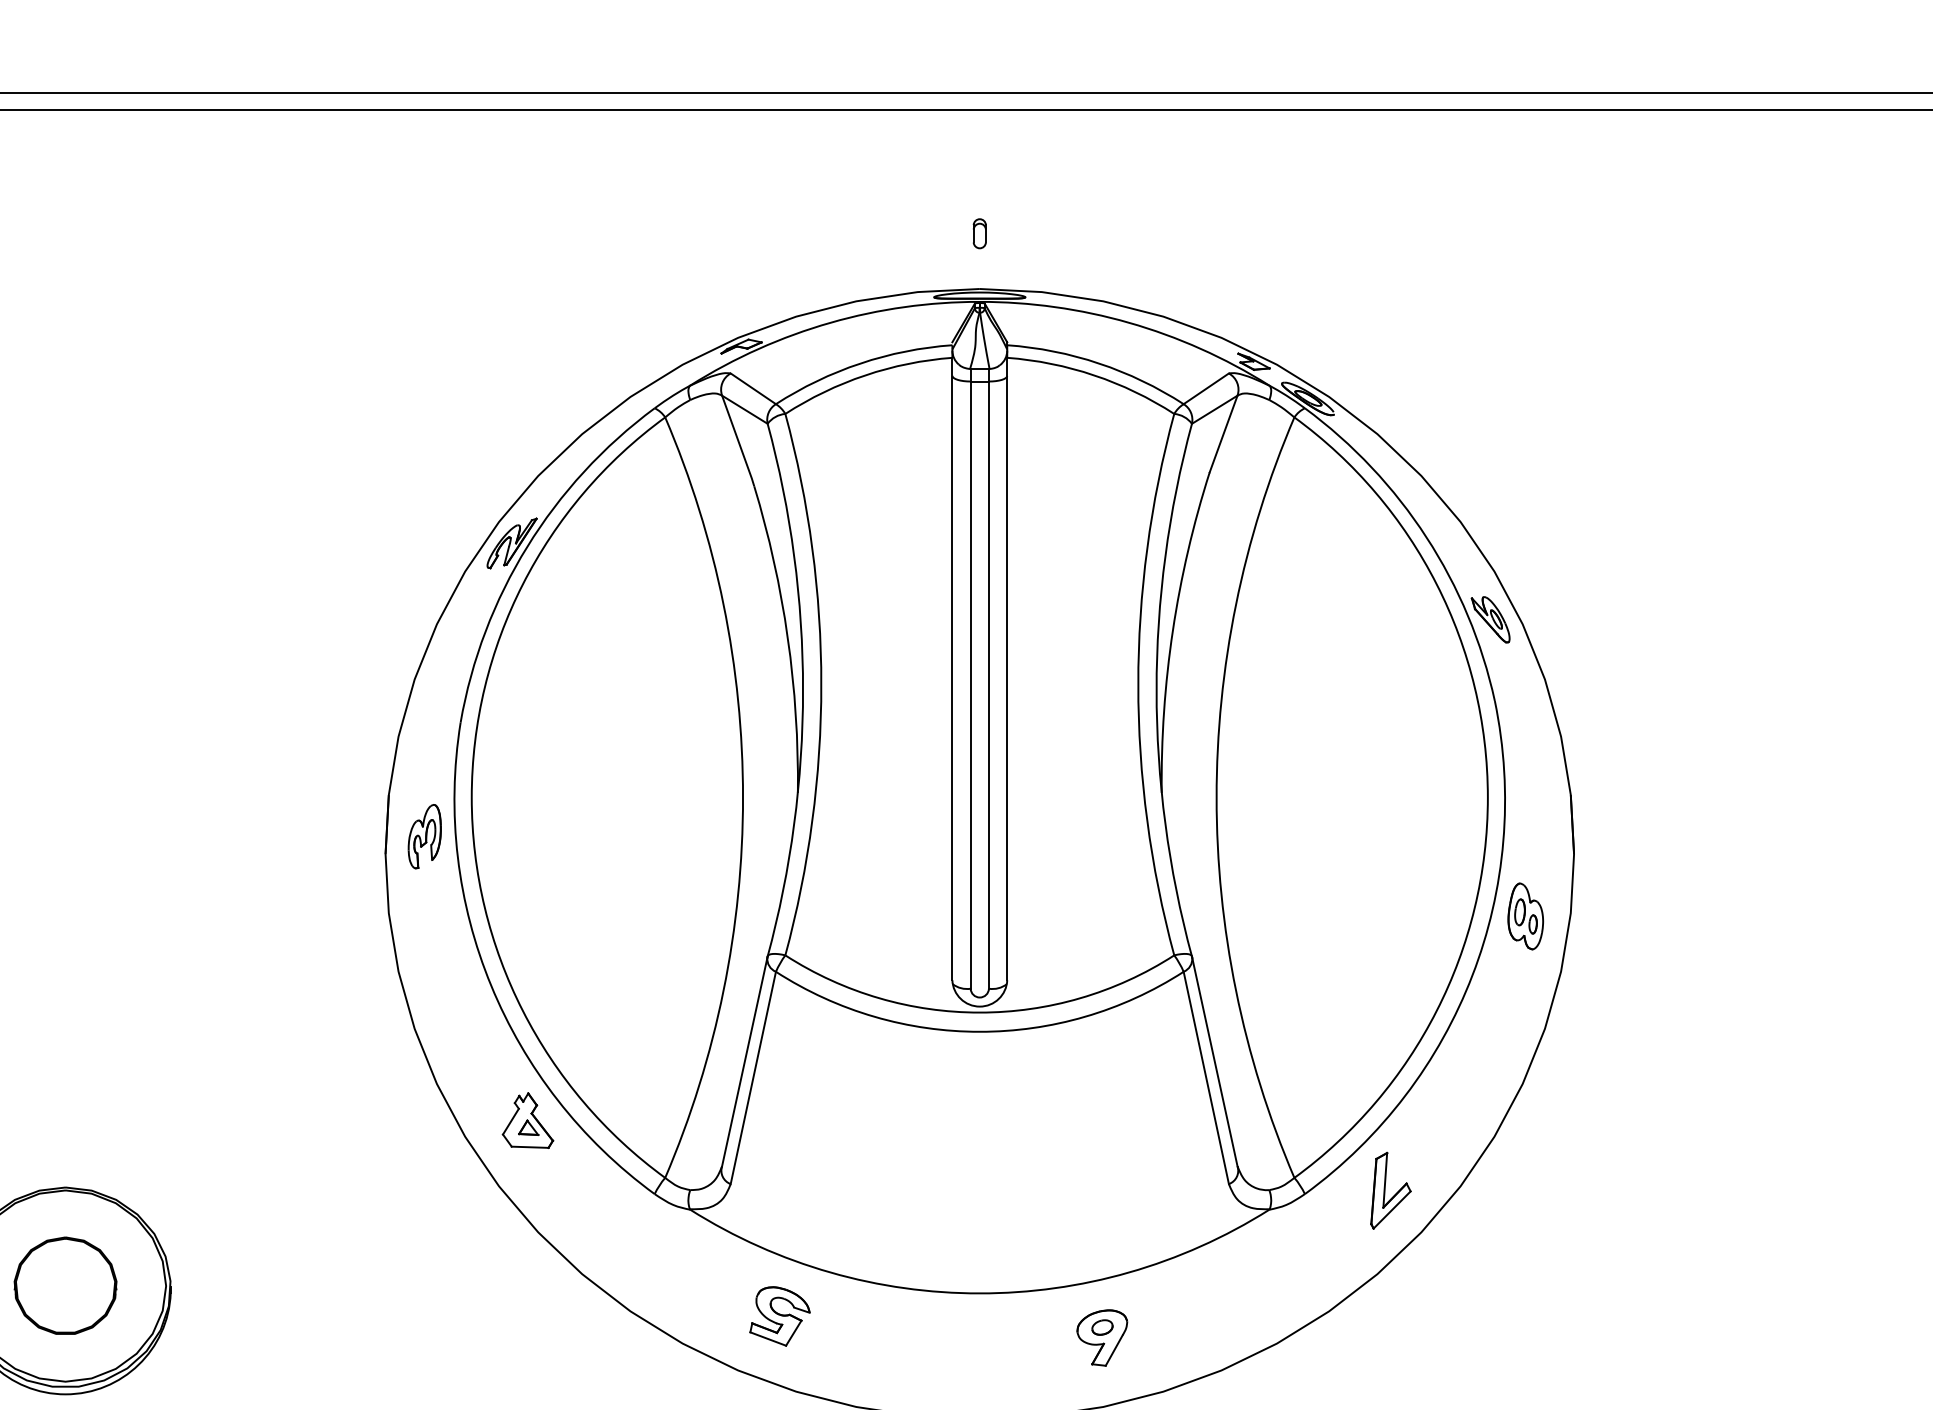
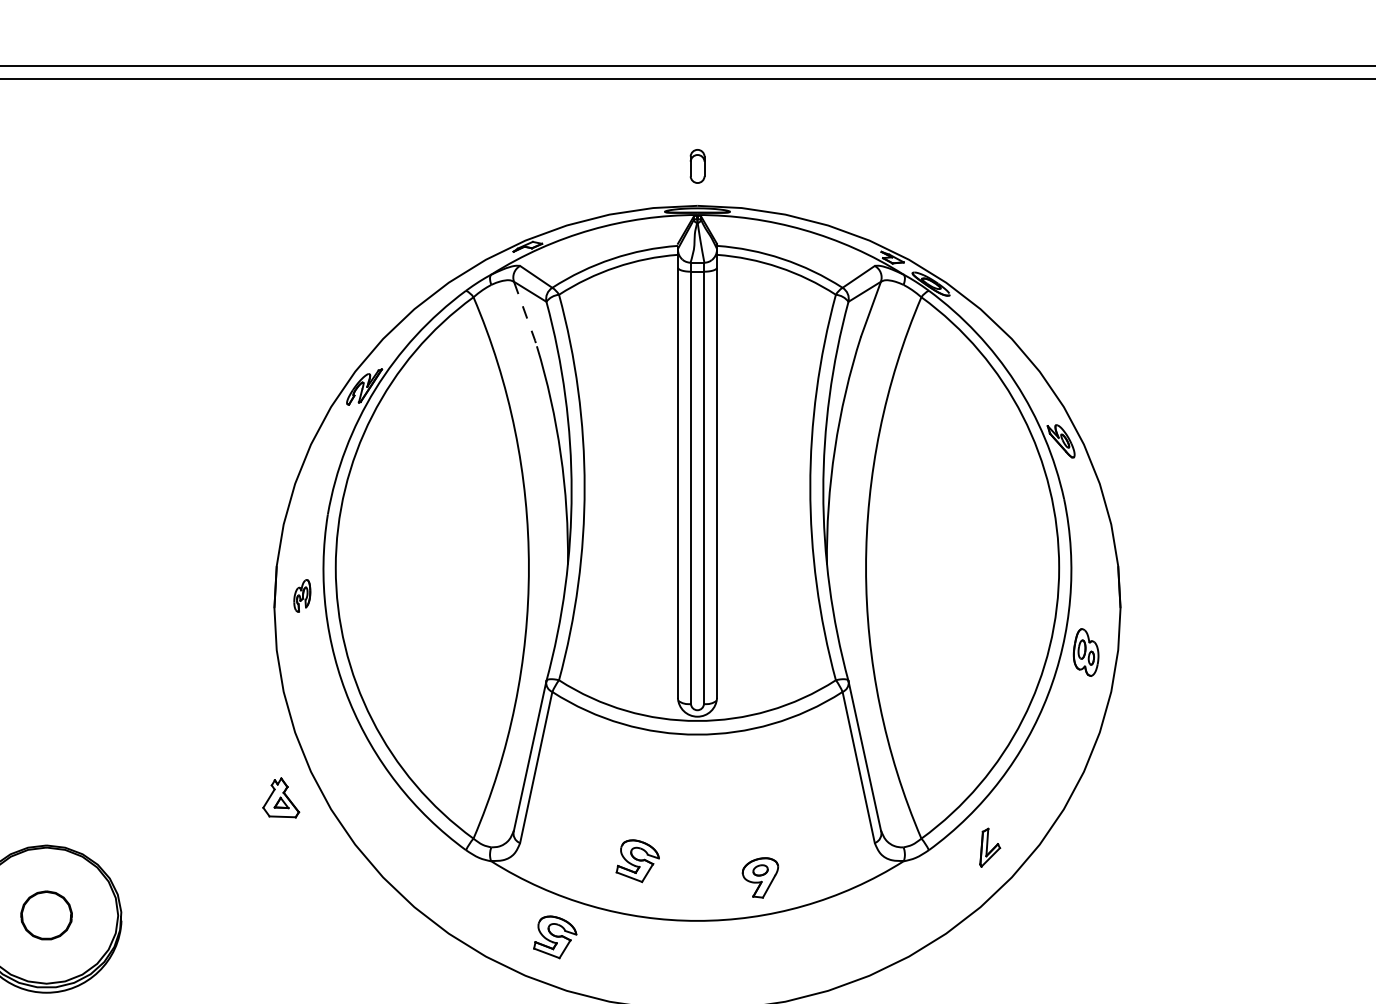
part: (979, 233) -> (697, 166), size x1.6
line: (738, 442) -> (525, 315), solid -> dashed
part: (424, 836) -> (302, 595), size x0.7
part: (527, 1120) -> (280, 797), moved
part: (1390, 1190) -> (989, 847), size x0.7
part: (895, 1209) -> (637, 861), added
part: (65, 1285) -> (46, 915), size x0.7
part: (1102, 1337) -> (760, 877), moved

